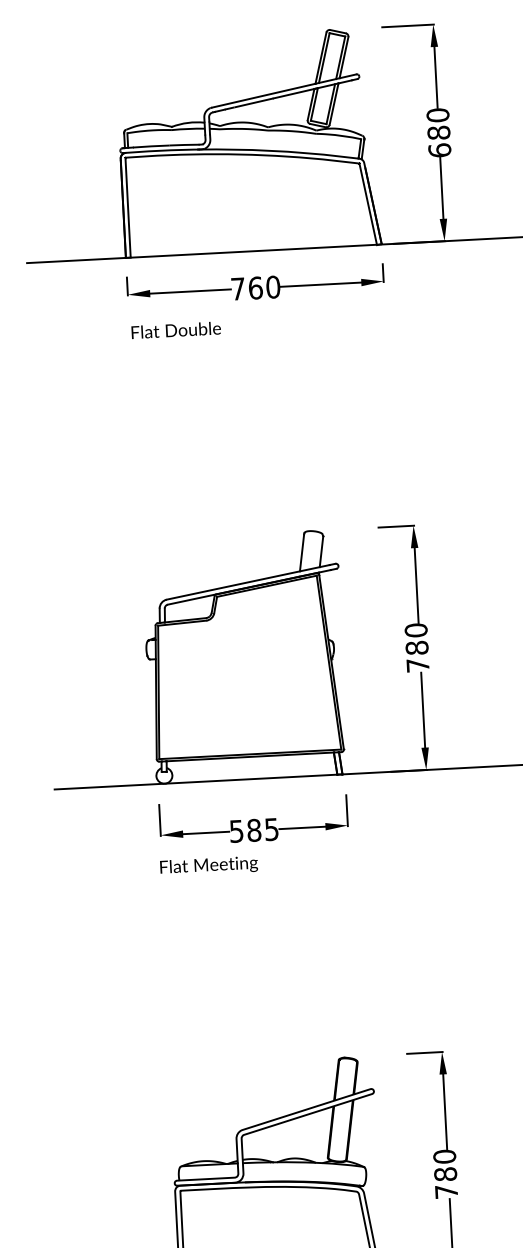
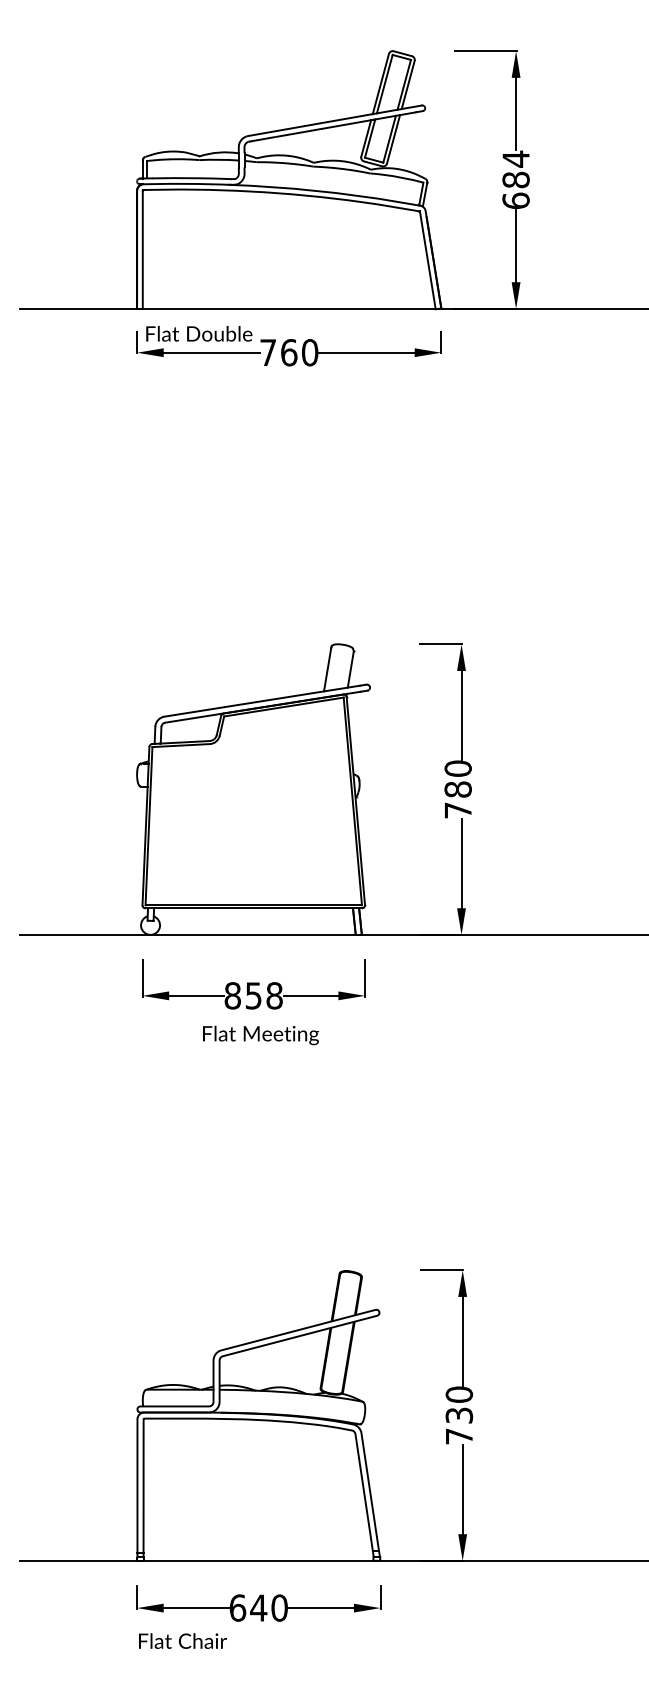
text: (437, 114) -> (515, 158), 680 -> 684
text: (176, 330) -> (199, 333), moved
text: (254, 830) -> (253, 995), 585 -> 858
text: (208, 866) -> (260, 1035), moved
text: (445, 1174) -> (459, 1415), 780 -> 730

